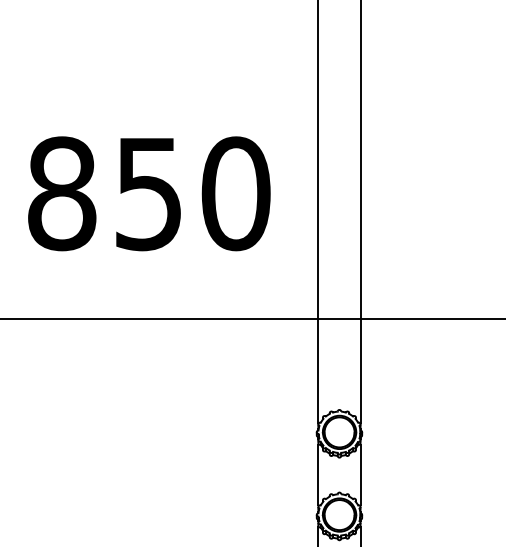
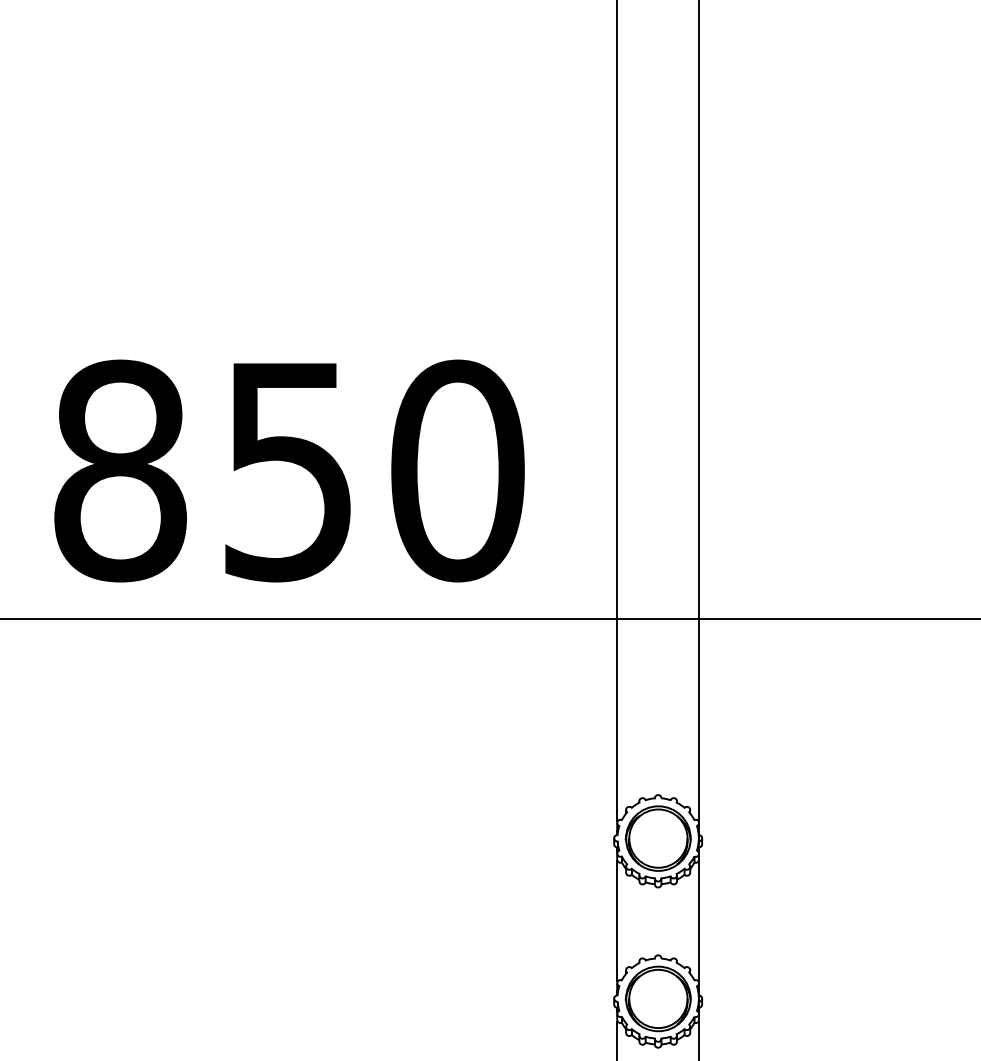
text: (149, 193) -> (289, 470), moved

